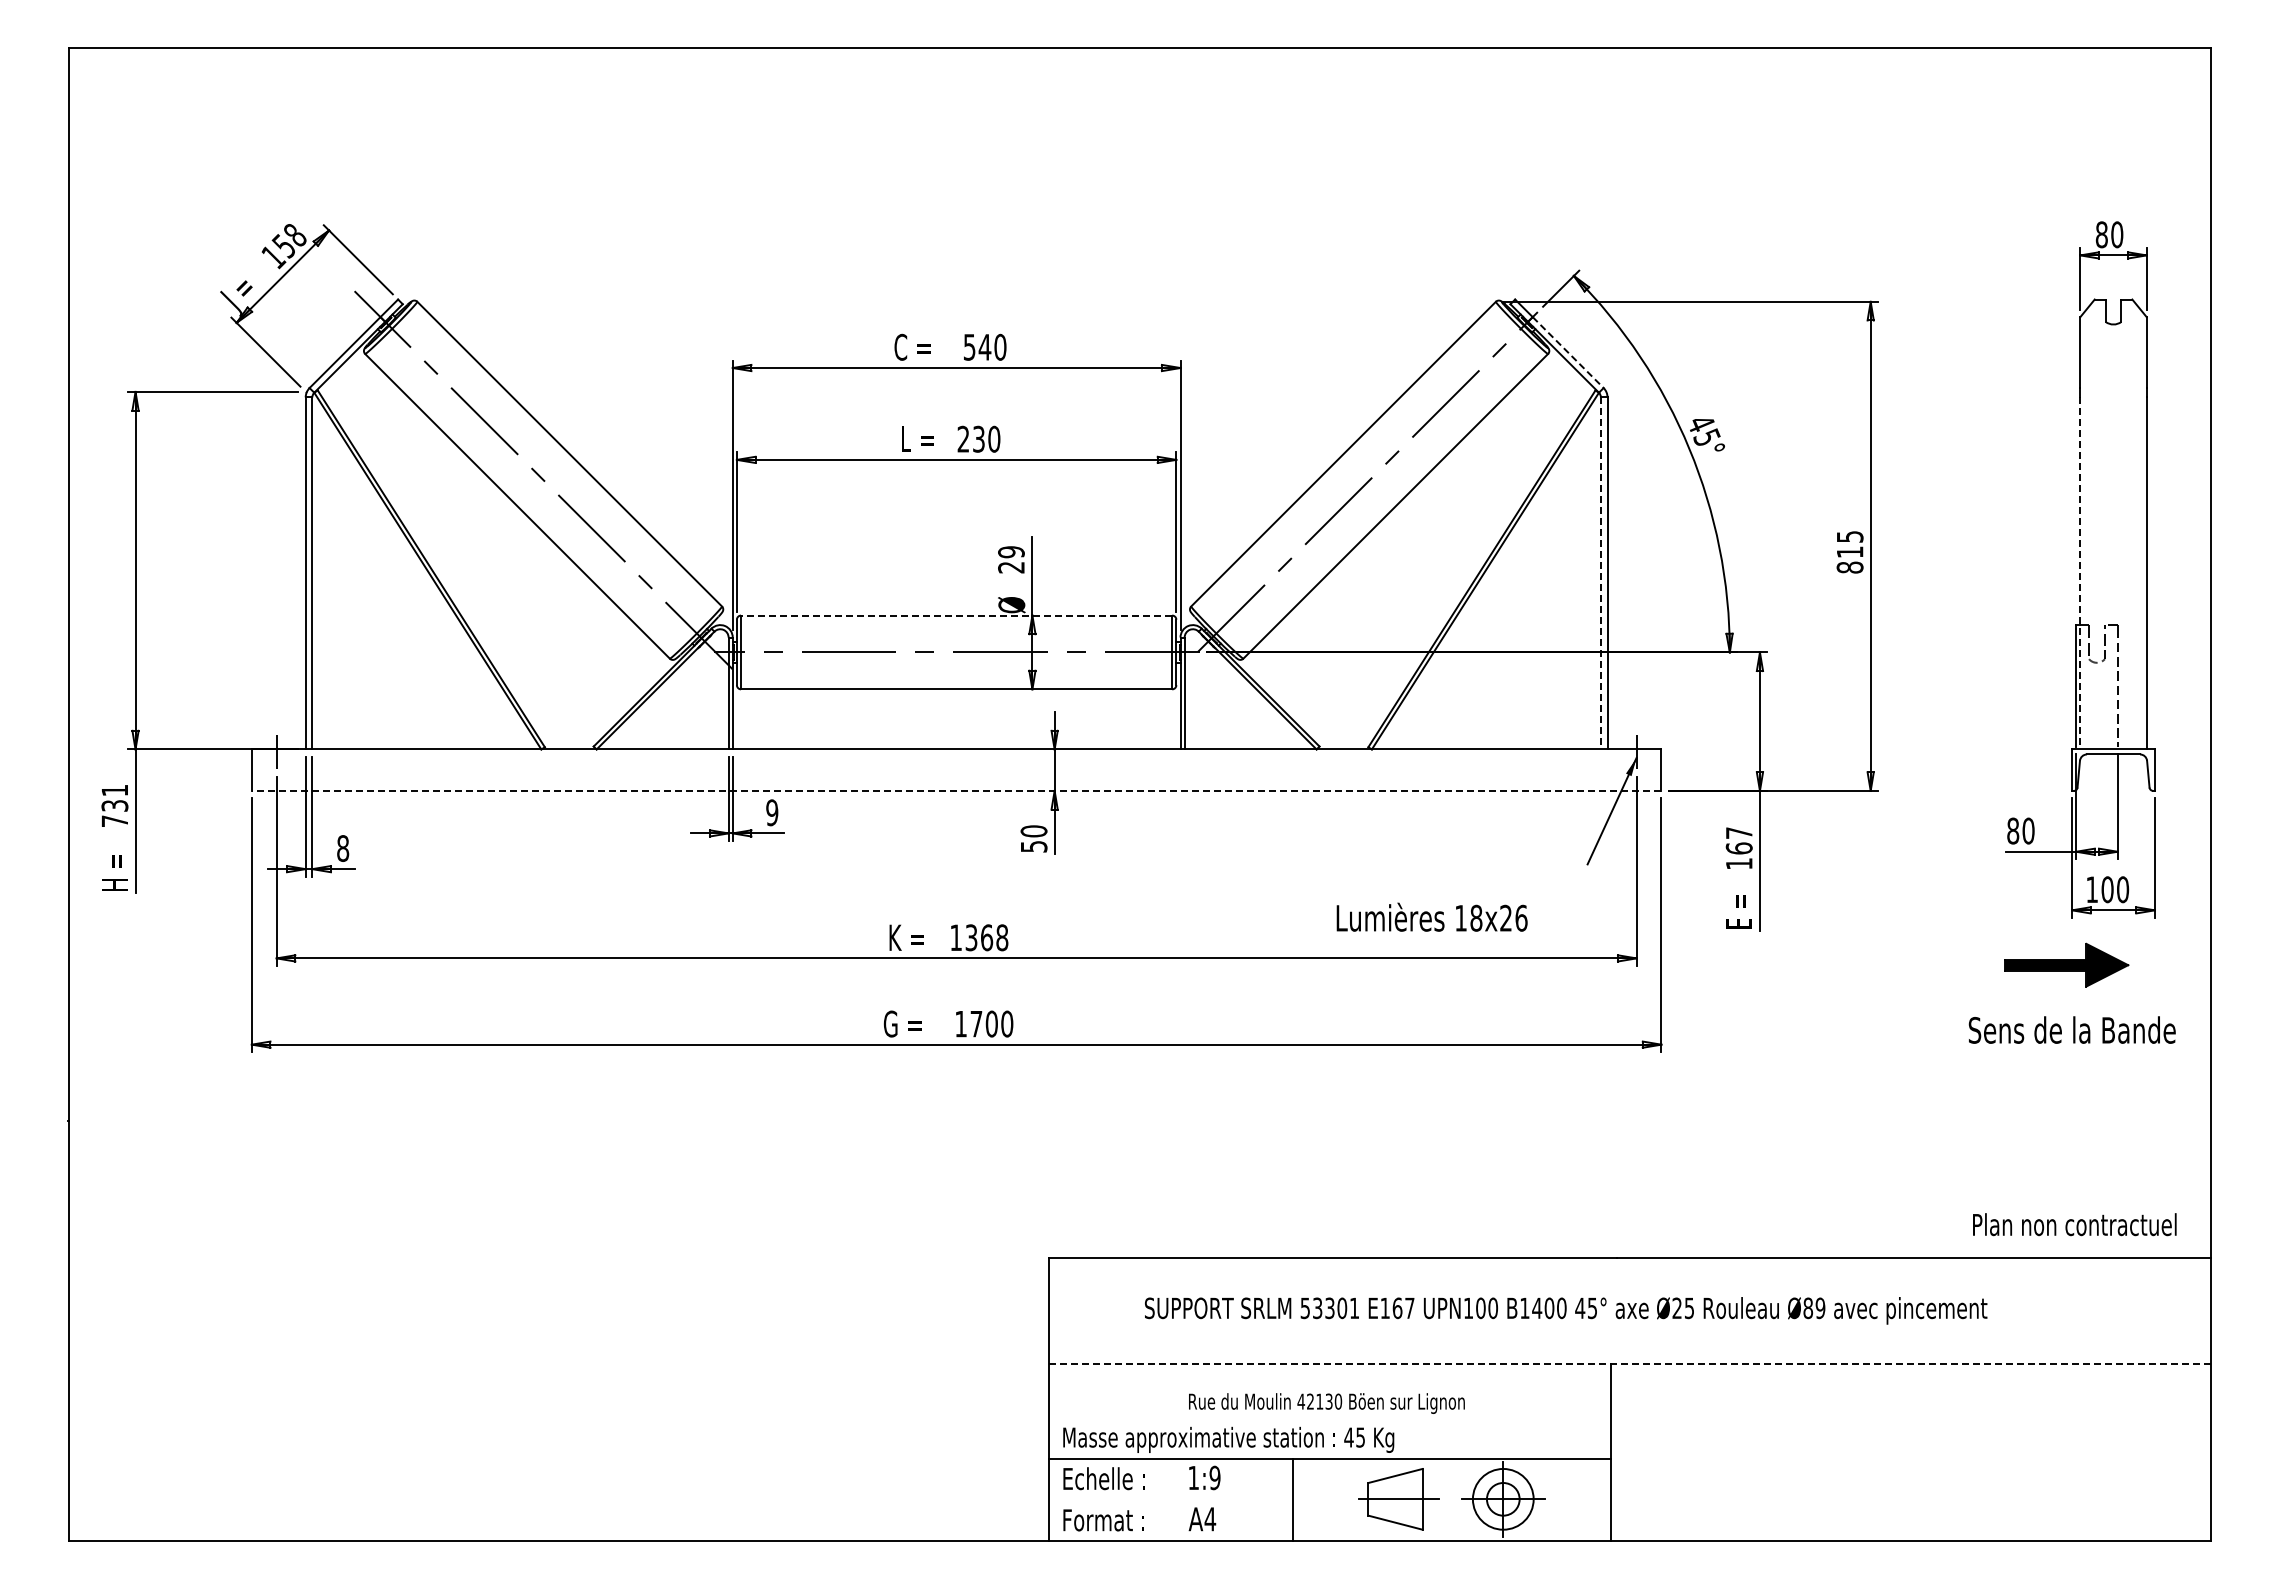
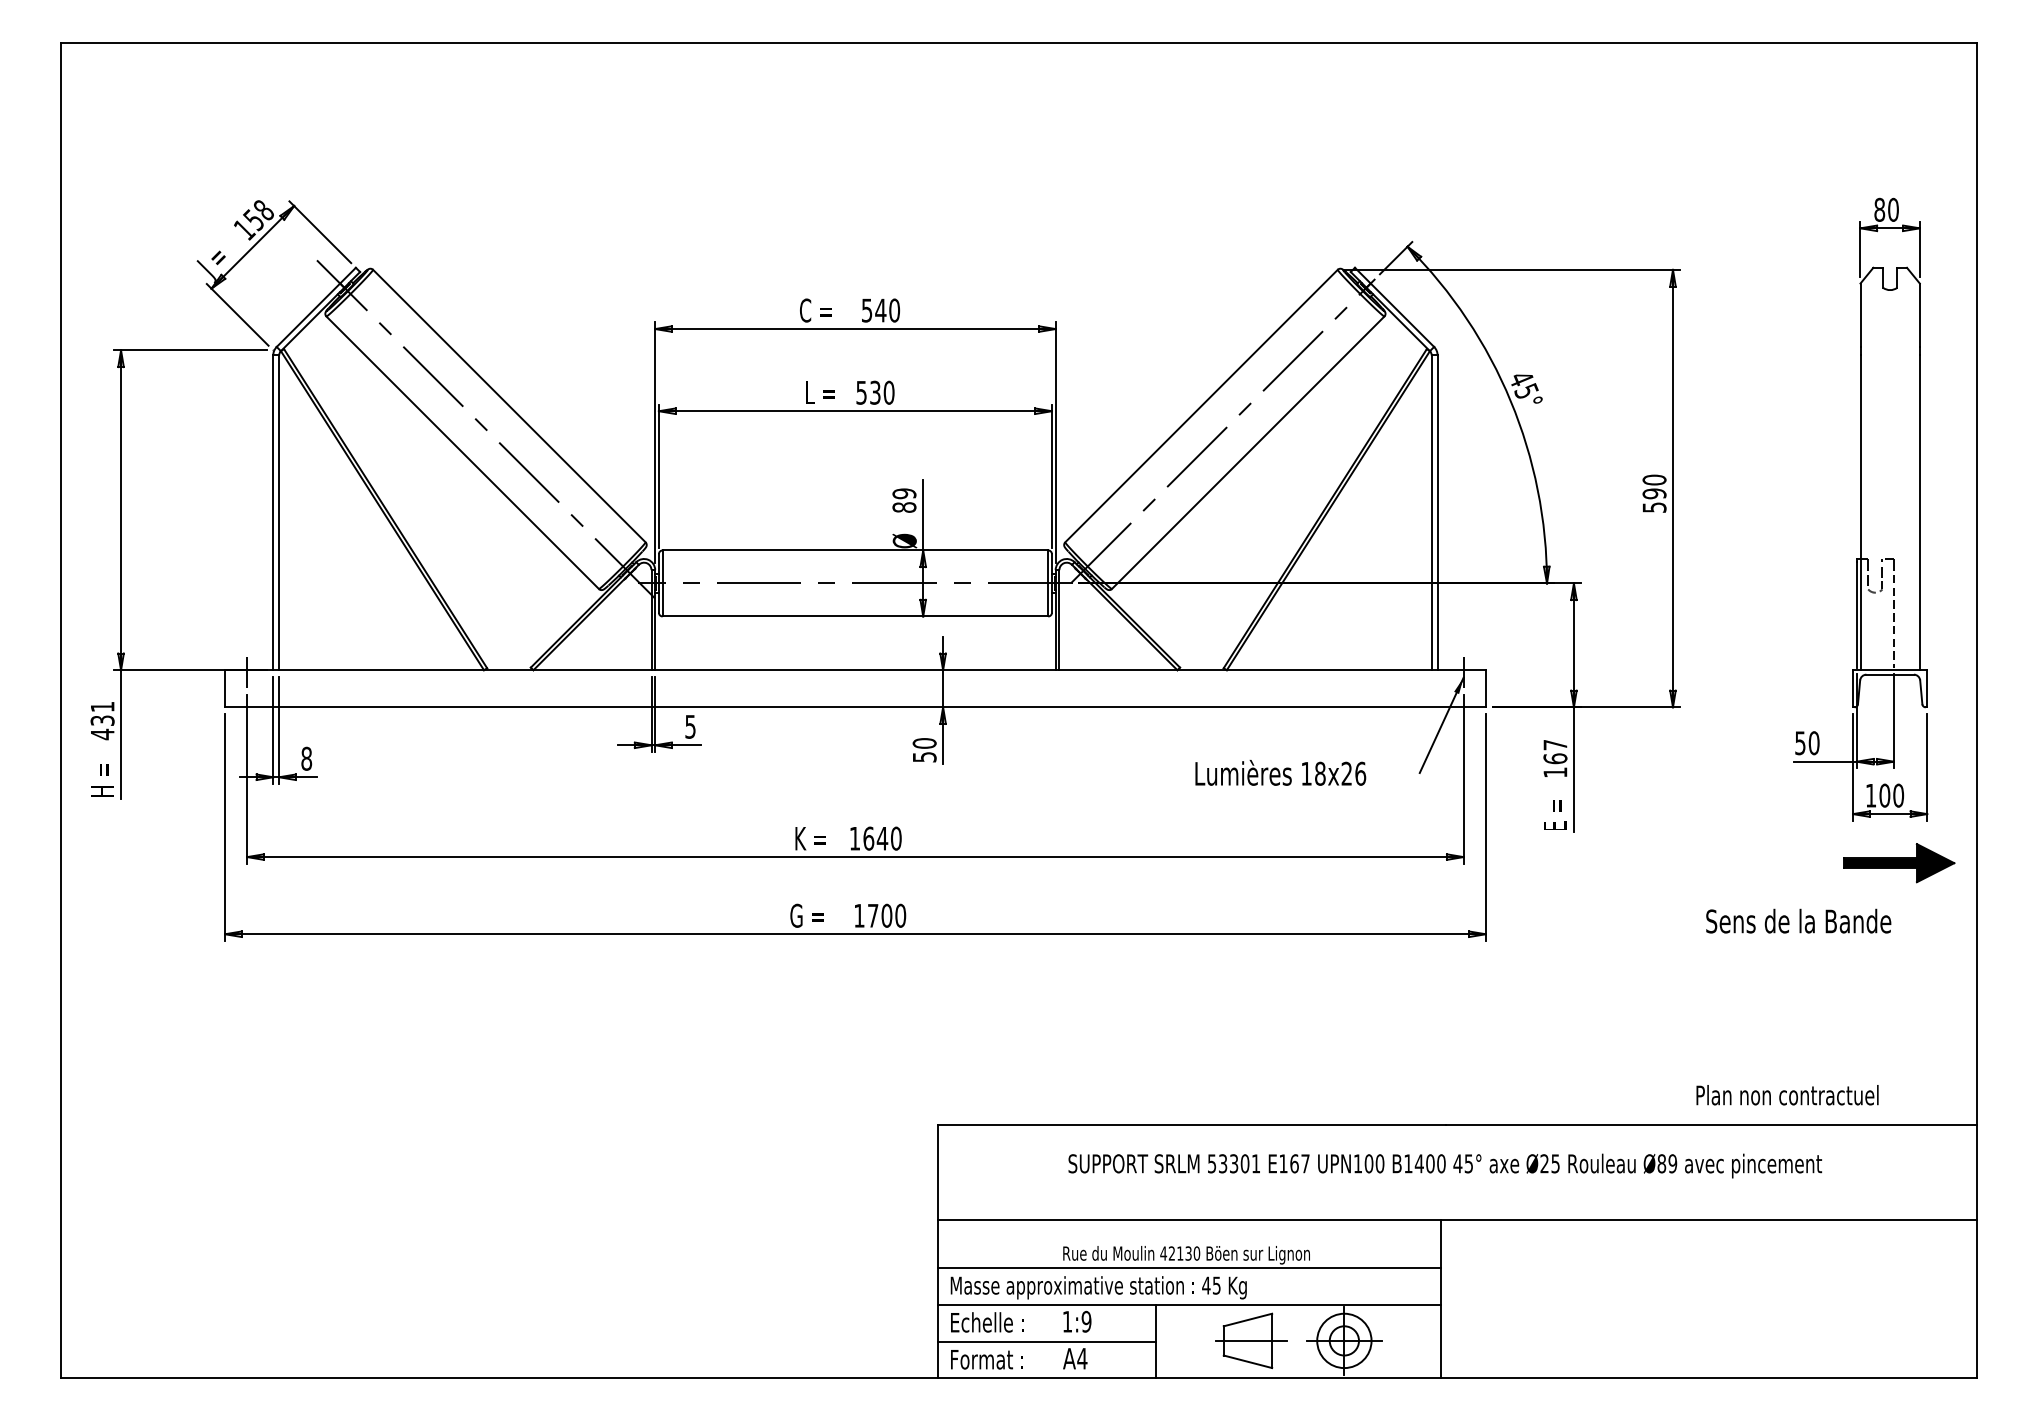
line: (1568, 352) -> (1402, 315), dashed -> solid
text: (963, 438) -> (861, 392), 230 -> 530
text: (1849, 551) -> (1654, 493), 815 -> 590
text: (1011, 567) -> (904, 507), 29 -> 89
line: (1600, 573) -> (1431, 512), dashed -> solid
line: (2080, 573) -> (1860, 512), dashed -> solid
line: (956, 615) -> (855, 550), dashed -> solid
line: (956, 790) -> (855, 706), dashed -> solid
text: (772, 812) -> (690, 726), 9 -> 5
text: (114, 821) -> (102, 734), 731 -> 431
text: (2013, 830) -> (1800, 742), 80 -> 50
text: (1431, 916) -> (1280, 772), moved
text: (986, 937) -> (882, 838), 1368 -> 1640
part: (2066, 964) -> (1899, 862), moved
text: (2071, 1029) -> (1798, 920), moved
text: (2074, 1224) -> (1787, 1095), moved
text: (1566, 1310) -> (1445, 1165), moved
line: (1629, 1363) -> (1457, 1219), dashed -> solid
line: (1330, 1418) -> (1189, 1268), added
line: (1170, 1500) -> (1046, 1341), added

